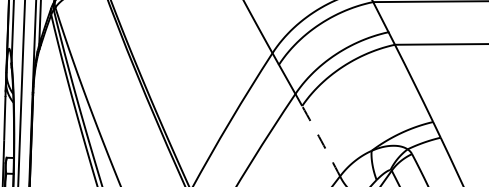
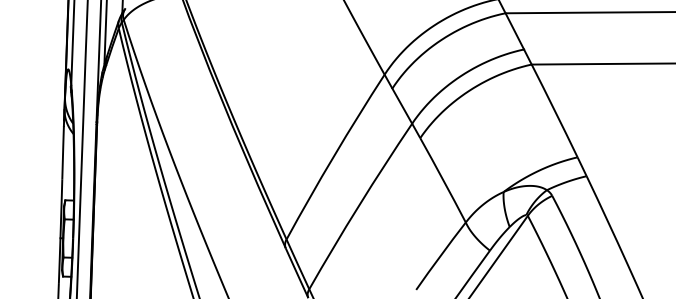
arc: (321, 141) -> (443, 180), dashed -> solid

